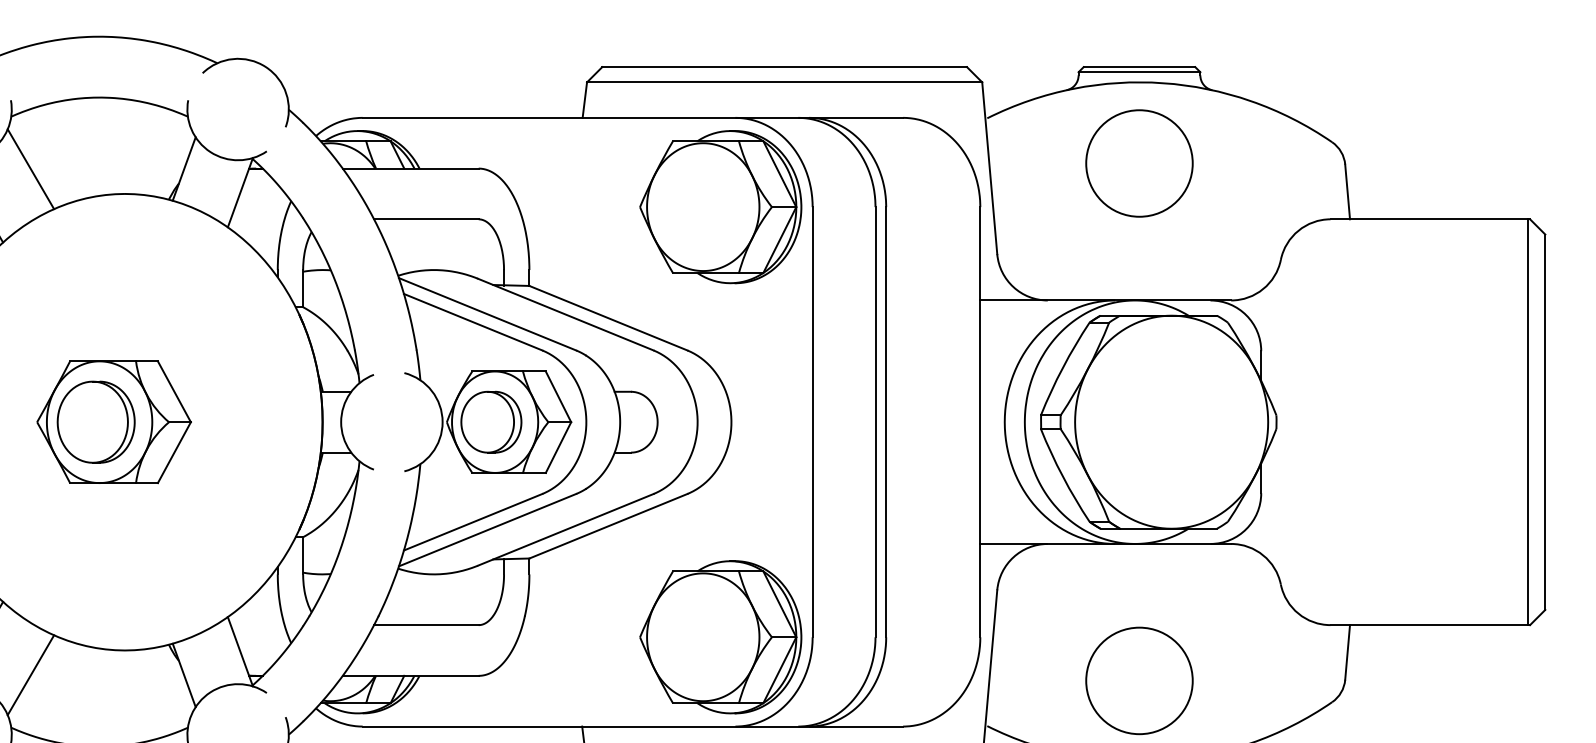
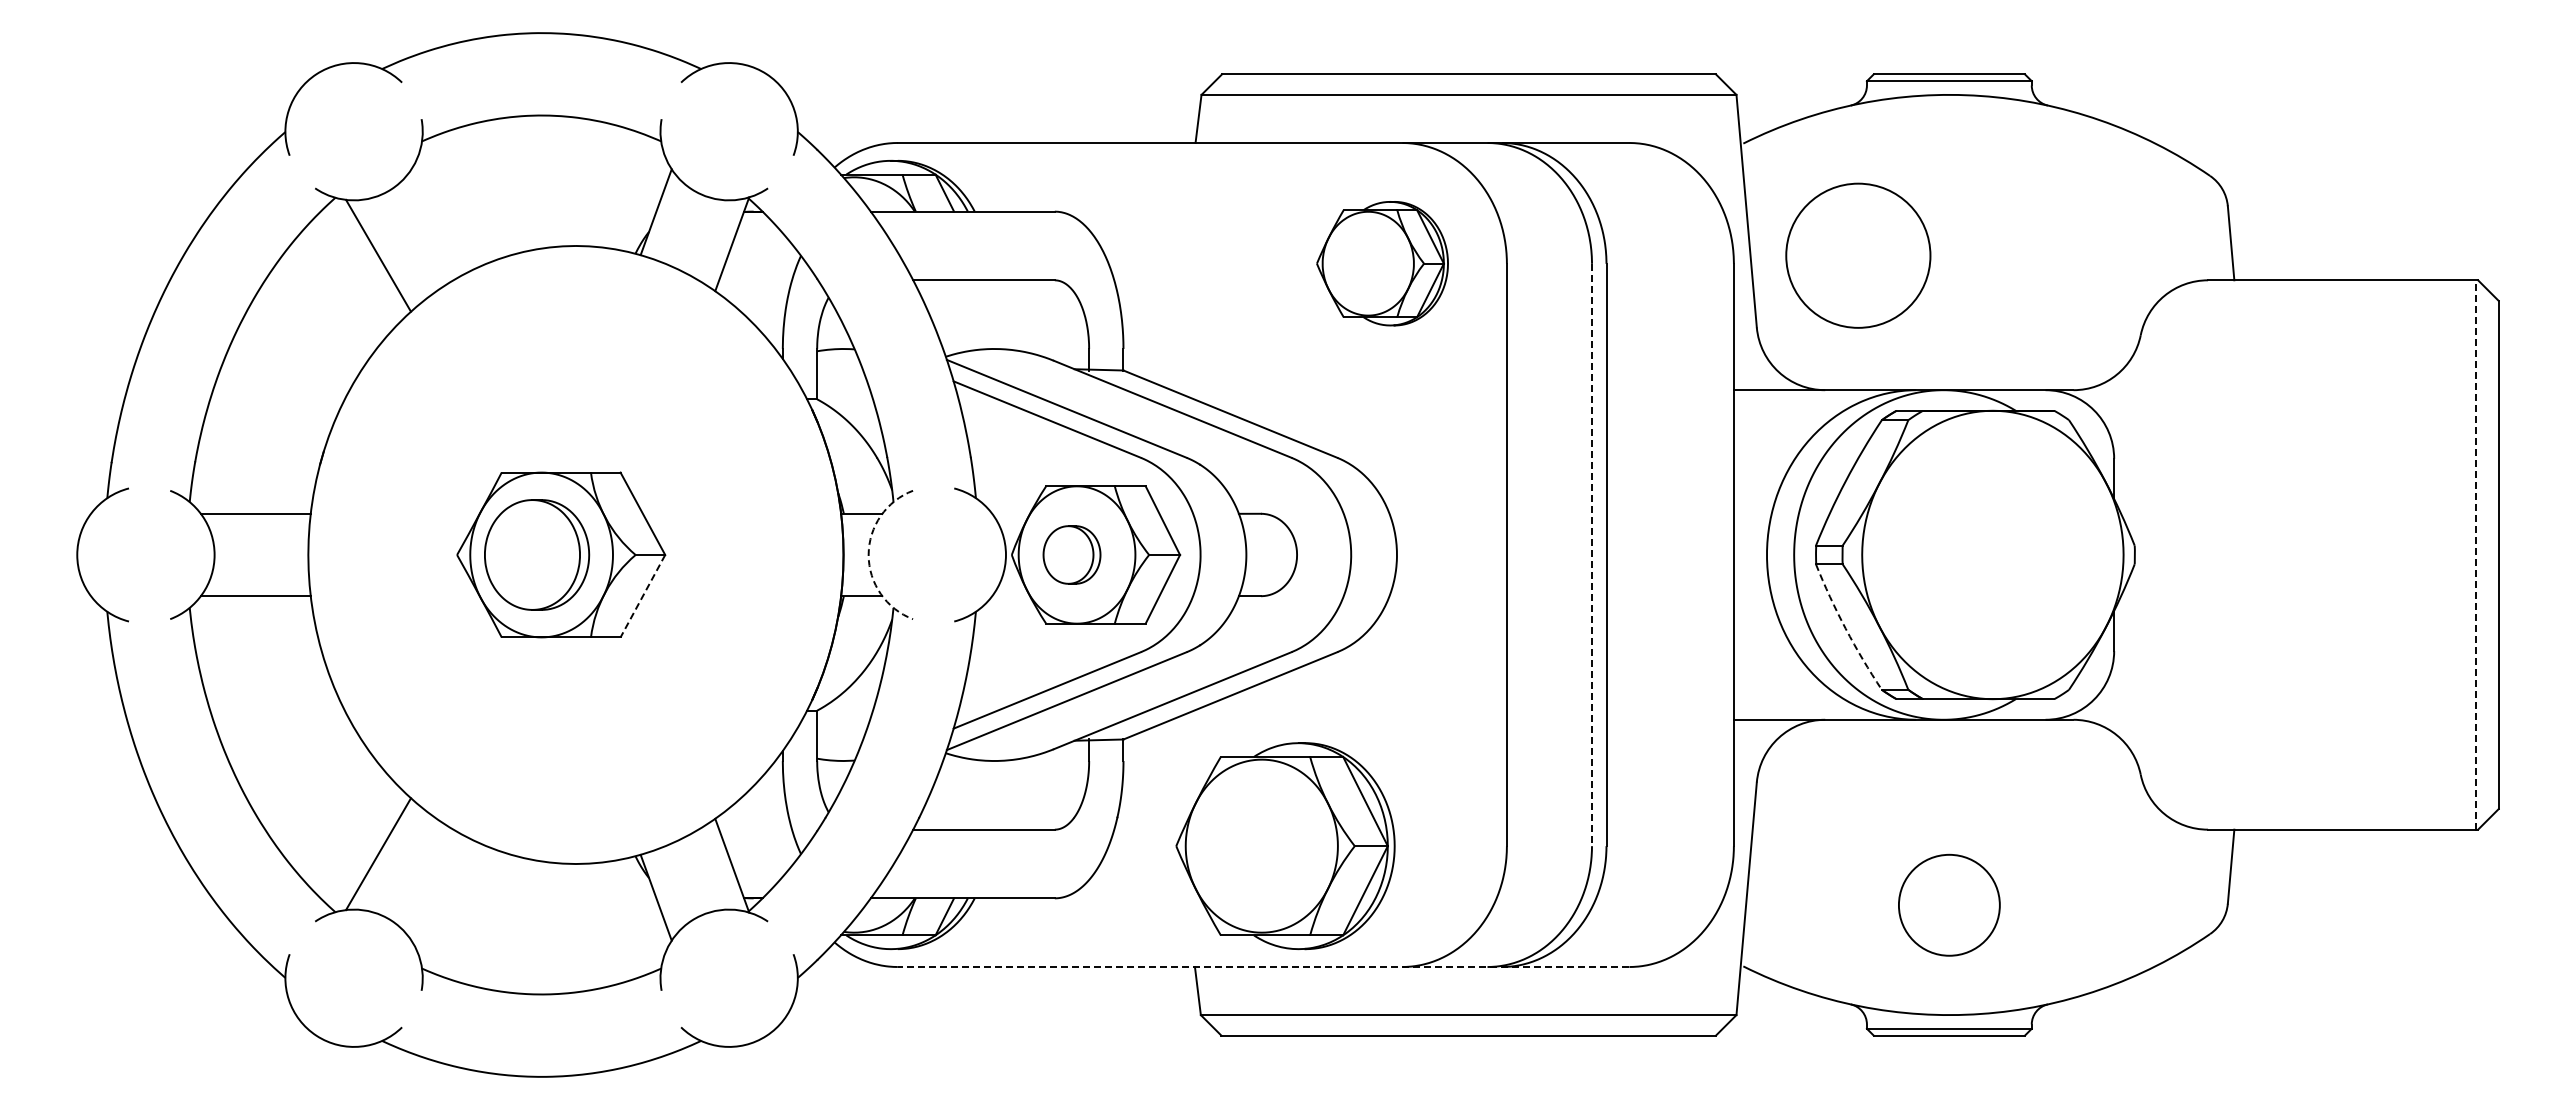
circle: (1139, 163) -> (1858, 255), moved
line: (30, 169) -> (448, 212), removed
part: (720, 206) -> (1382, 263), size x0.6
part: (491, 421) -> (1071, 554), size x0.7
arc: (341, 422) -> (868, 555), solid -> dashed
line: (875, 422) -> (1592, 555), solid -> dashed
line: (1528, 422) -> (2475, 555), solid -> dashed
line: (174, 452) -> (642, 596), solid -> dashed
arc: (1062, 476) -> (1845, 628), solid -> dashed
part: (720, 637) -> (1285, 846), moved
line: (30, 675) -> (448, 897), removed
circle: (1139, 681) -> (1949, 905), size x0.7
line: (632, 726) -> (1263, 967), solid -> dashed

